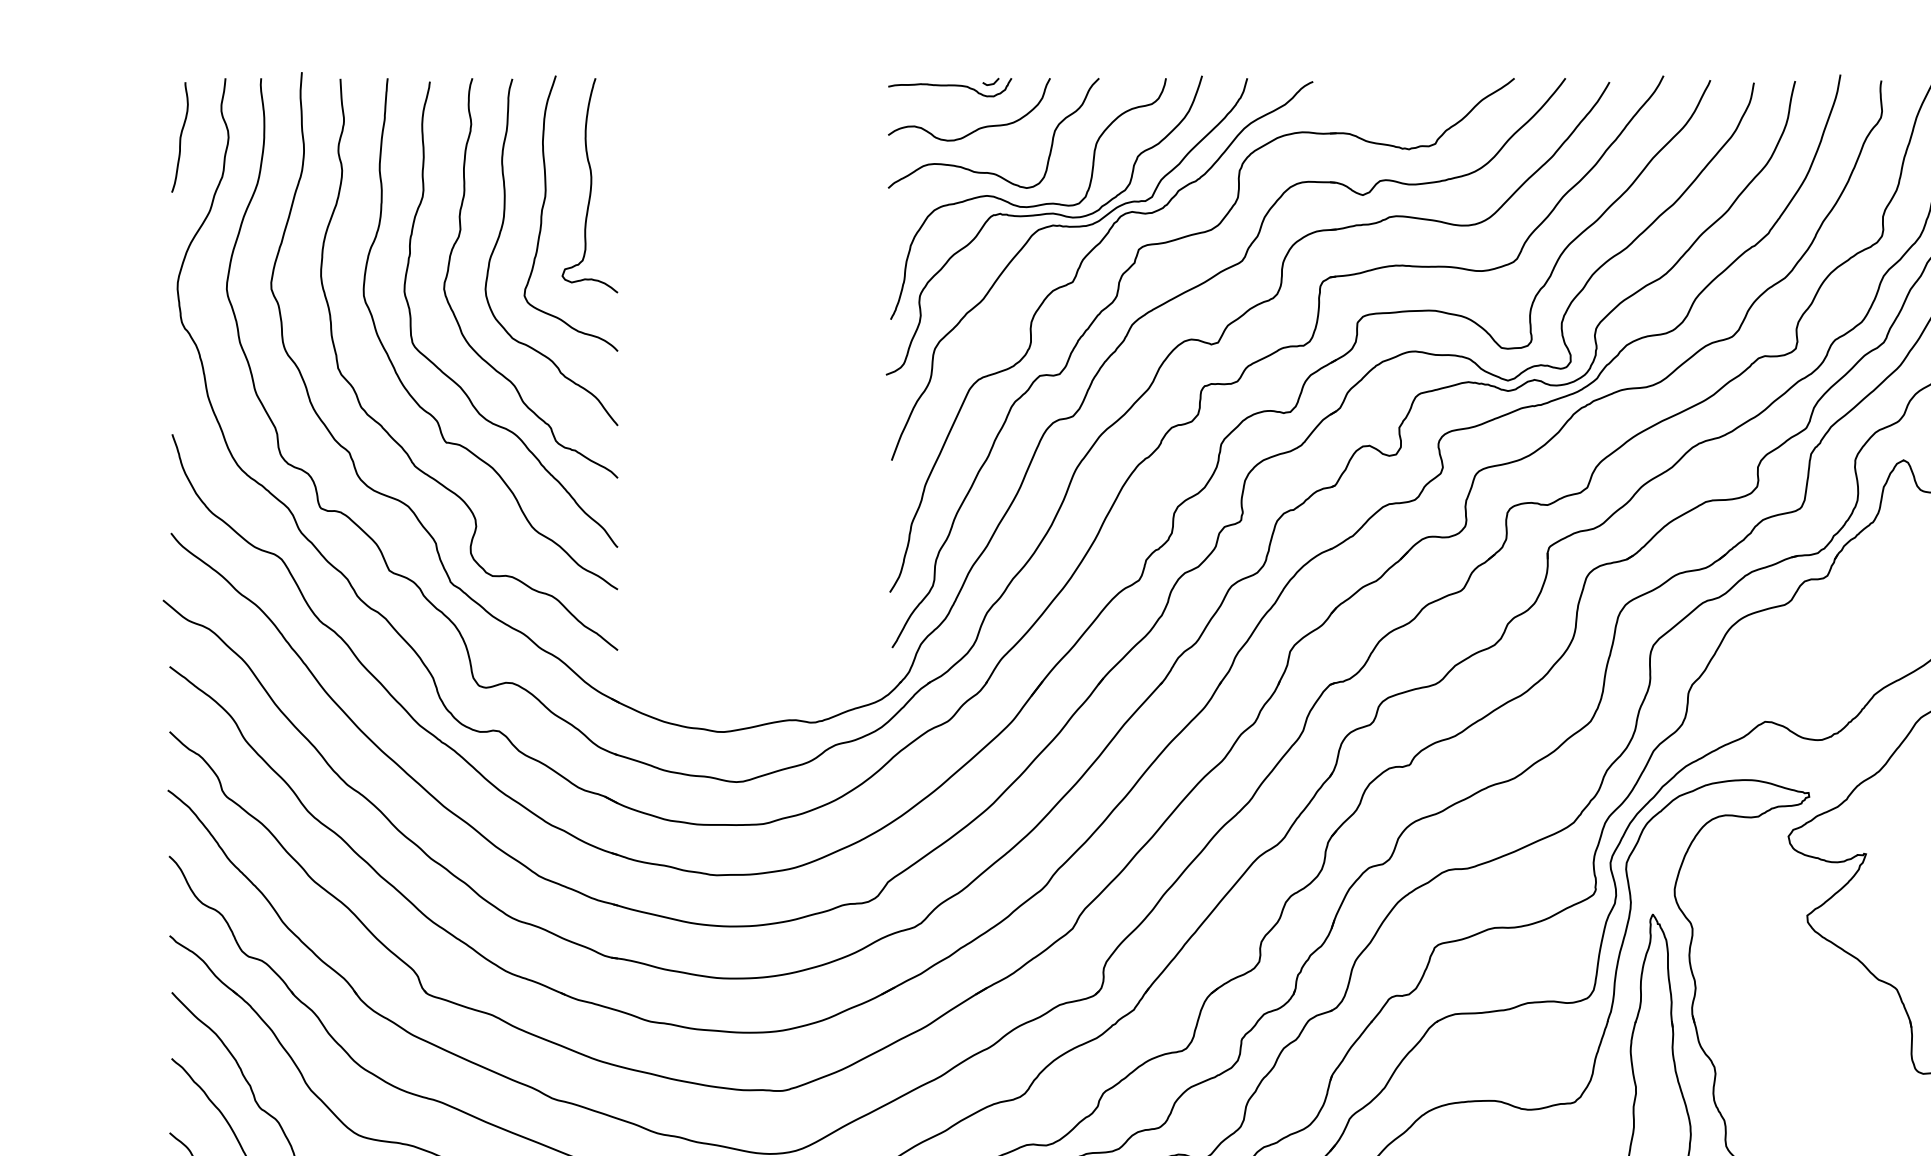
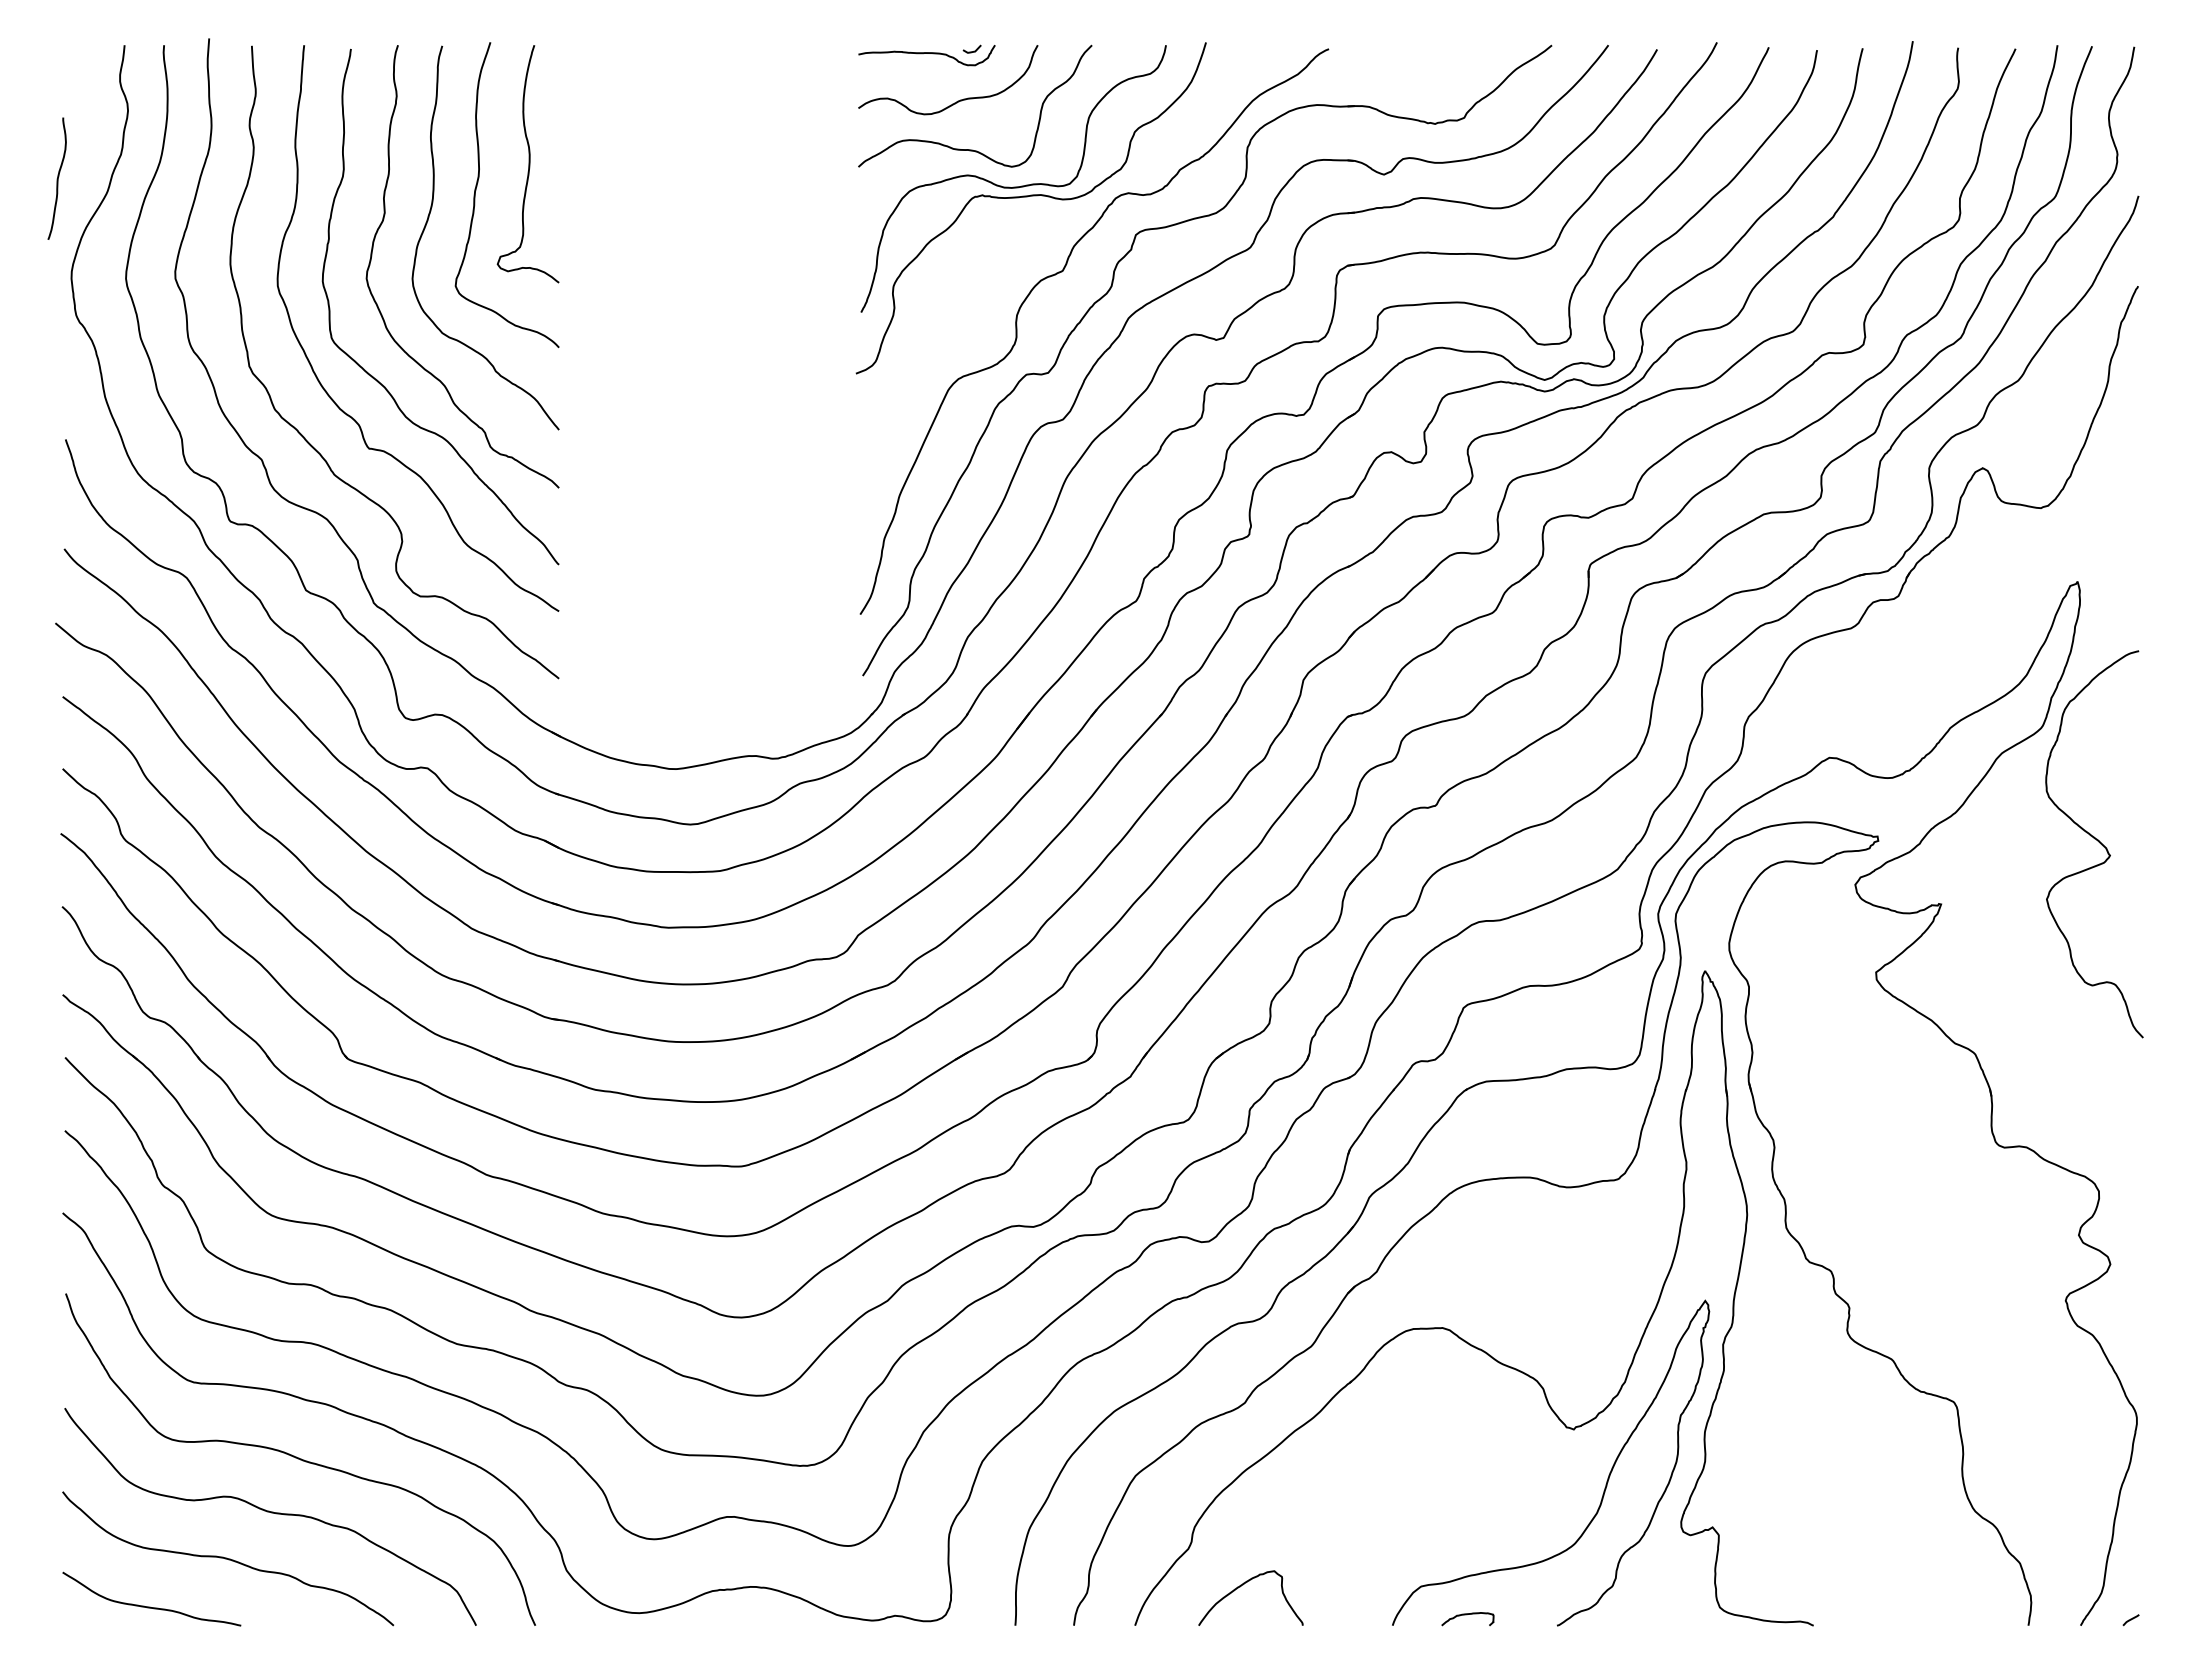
curve: (179, 137) -> (56, 178), moved
curve: (1068, 227) -> (1058, 210), removed

